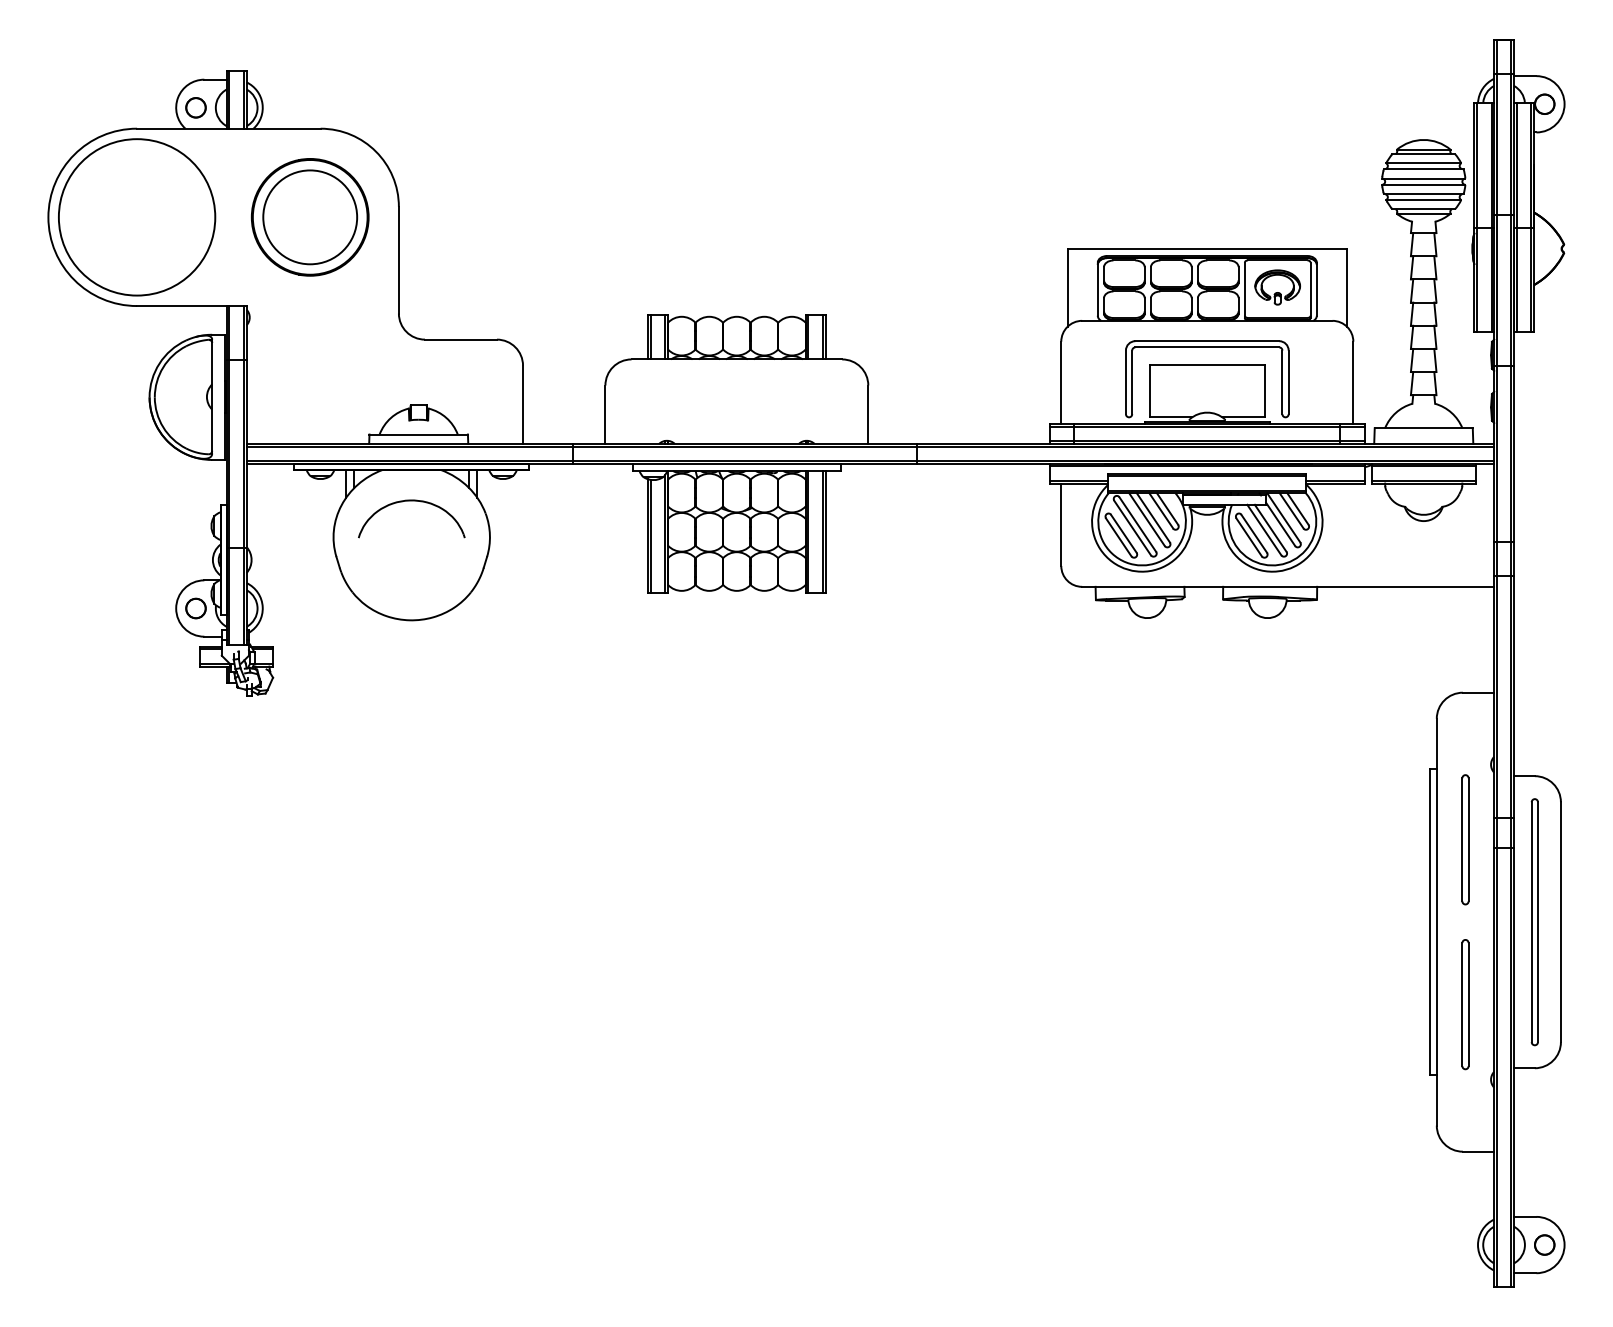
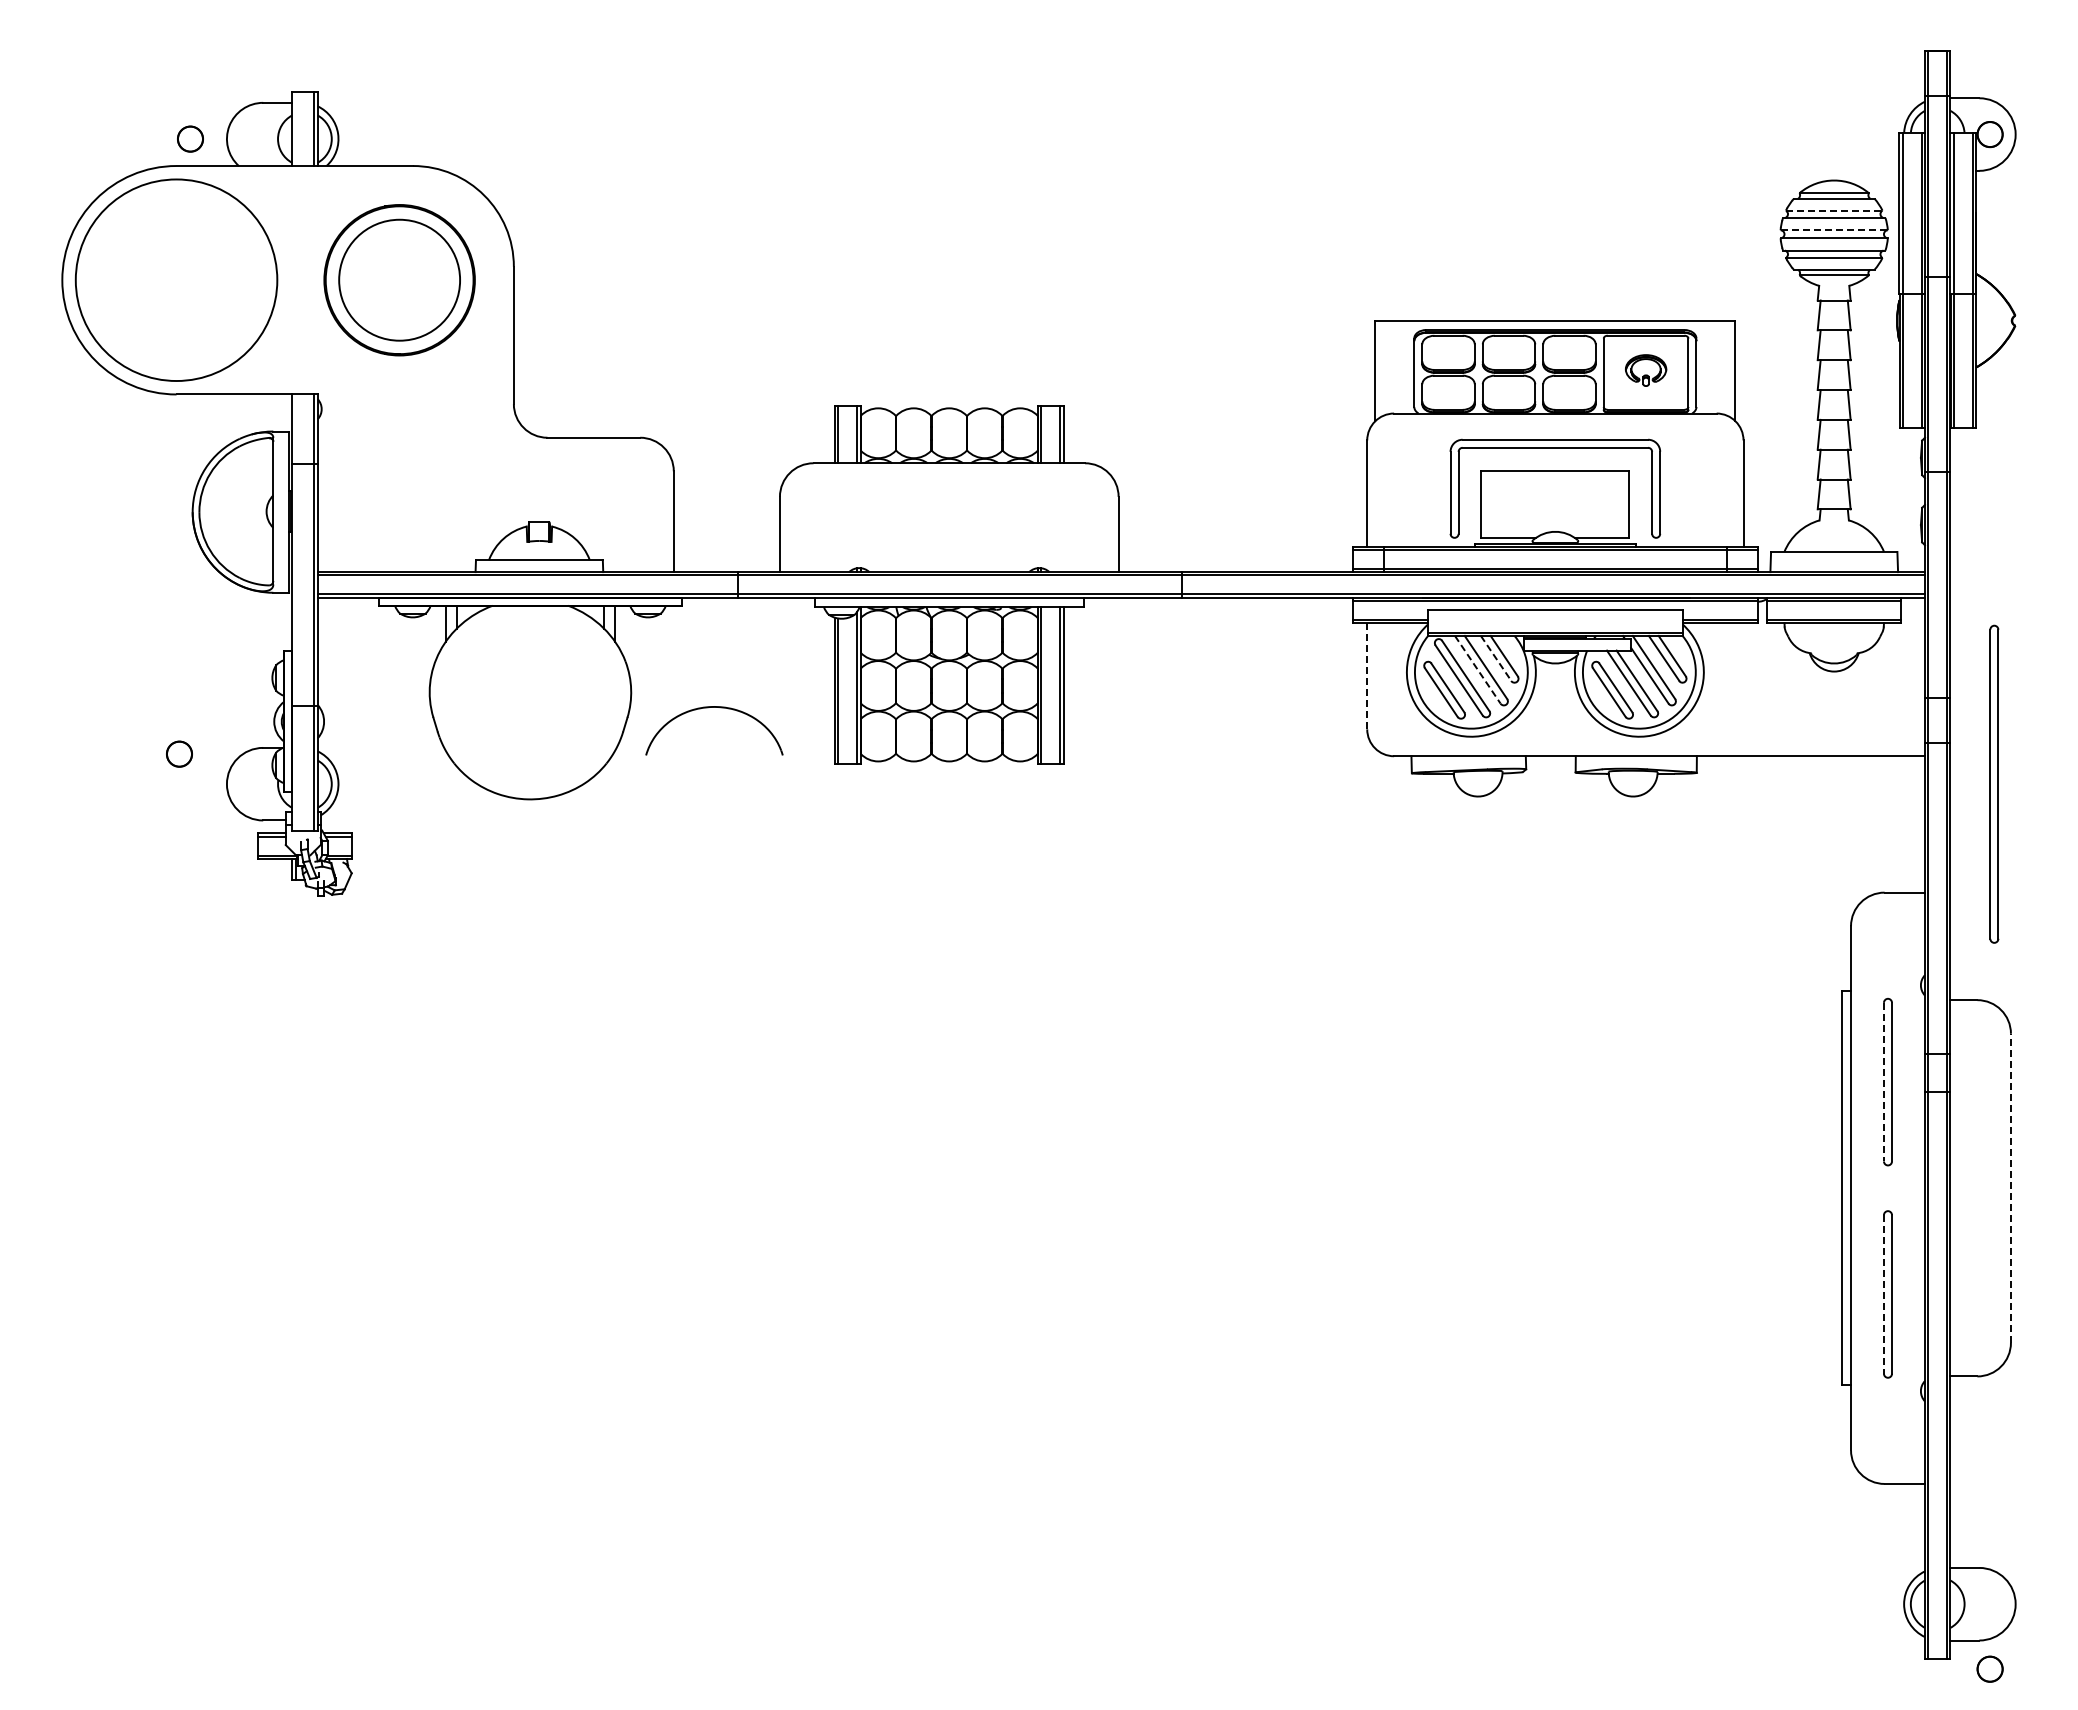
line: (229, 100) -> (295, 129), removed
circle: (196, 107) -> (190, 138), moved
line: (1423, 163) -> (1834, 210), solid -> dashed
line: (1423, 178) -> (1834, 230), solid -> dashed
part: (1277, 287) -> (1645, 370), size x0.7
line: (229, 475) -> (295, 612), removed
line: (1207, 476) -> (1555, 613), removed
part: (407, 501) -> (708, 708), moved
line: (1161, 510) -> (1496, 658), solid -> dashed
line: (1146, 519) -> (1477, 669), solid -> dashed
line: (1061, 524) -> (1367, 676), solid -> dashed
circle: (196, 608) -> (179, 753), moved
line: (1462, 840) -> (1883, 1082), solid -> dashed
part: (1534, 921) -> (1994, 783), moved
line: (1560, 922) -> (2010, 1188), solid -> dashed
line: (1462, 1004) -> (1883, 1294), solid -> dashed
circle: (1544, 1244) -> (1989, 1668), moved

